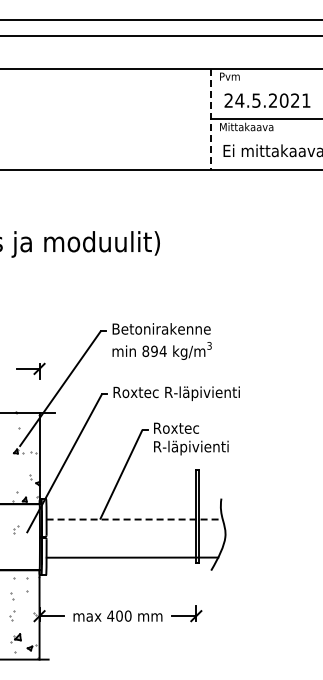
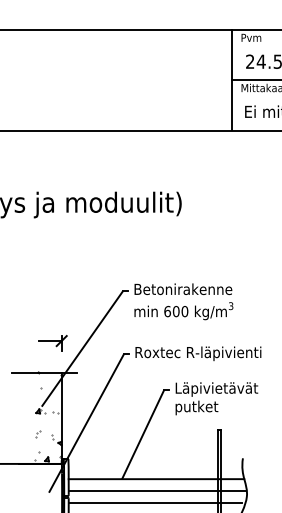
line: (210, 119) -> (232, 80), dashed -> solid
text: (154, 350) -> (176, 310), 894 -> 600
part: (30, 370) -> (52, 342), moved
text: (194, 438) -> (216, 398), Roxtec R-läpivienti -> Läpivietävät putket
line: (135, 519) -> (157, 479), dashed -> solid
part: (16, 529) -> (38, 434), moved
line: (135, 531) -> (157, 491), added
line: (133, 543) -> (155, 503), added

